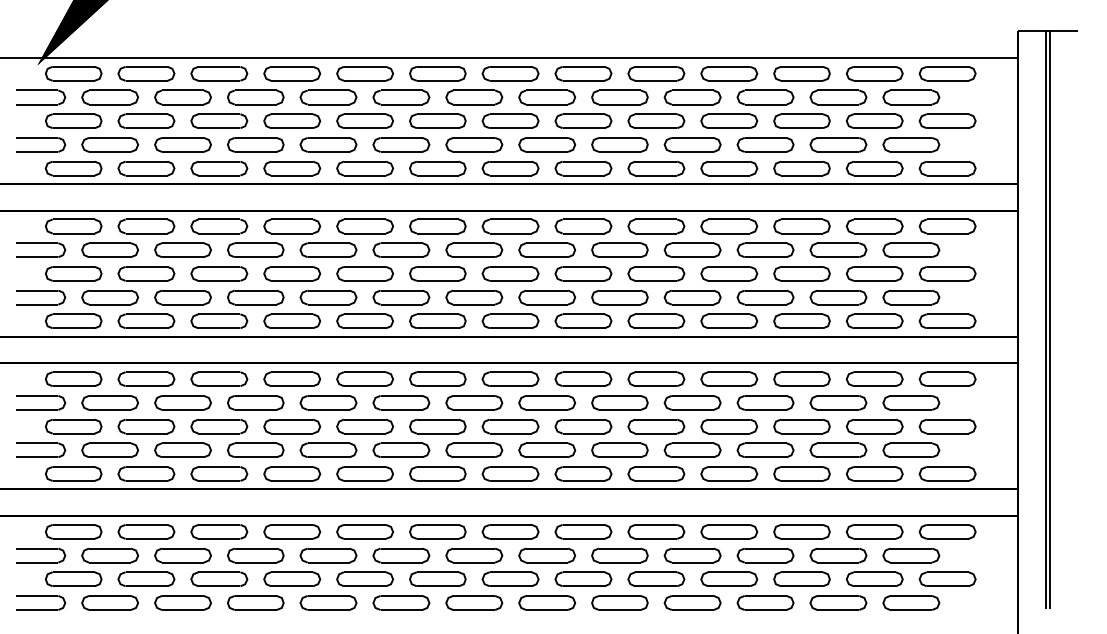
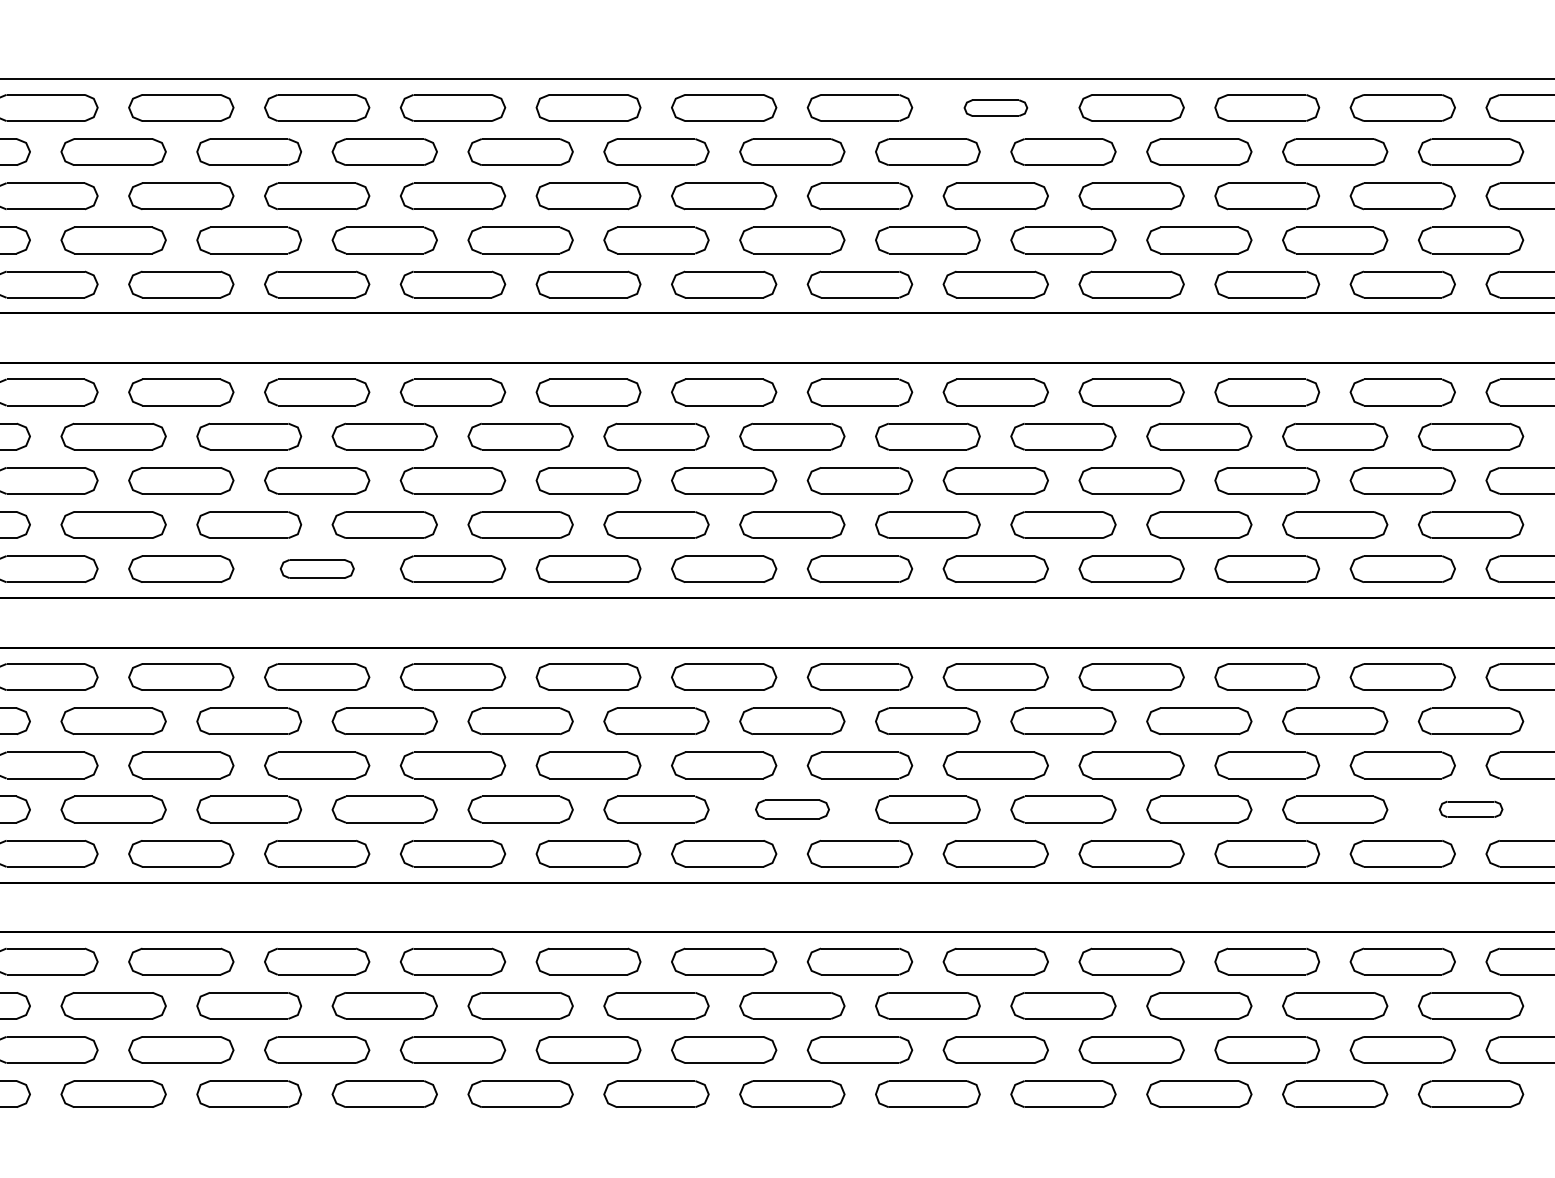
part: (656, 73) -> (996, 107), size x0.6
part: (292, 320) -> (317, 567), size x0.7
part: (547, 449) -> (792, 808), size x0.7
part: (911, 449) -> (1471, 808), size x0.6

